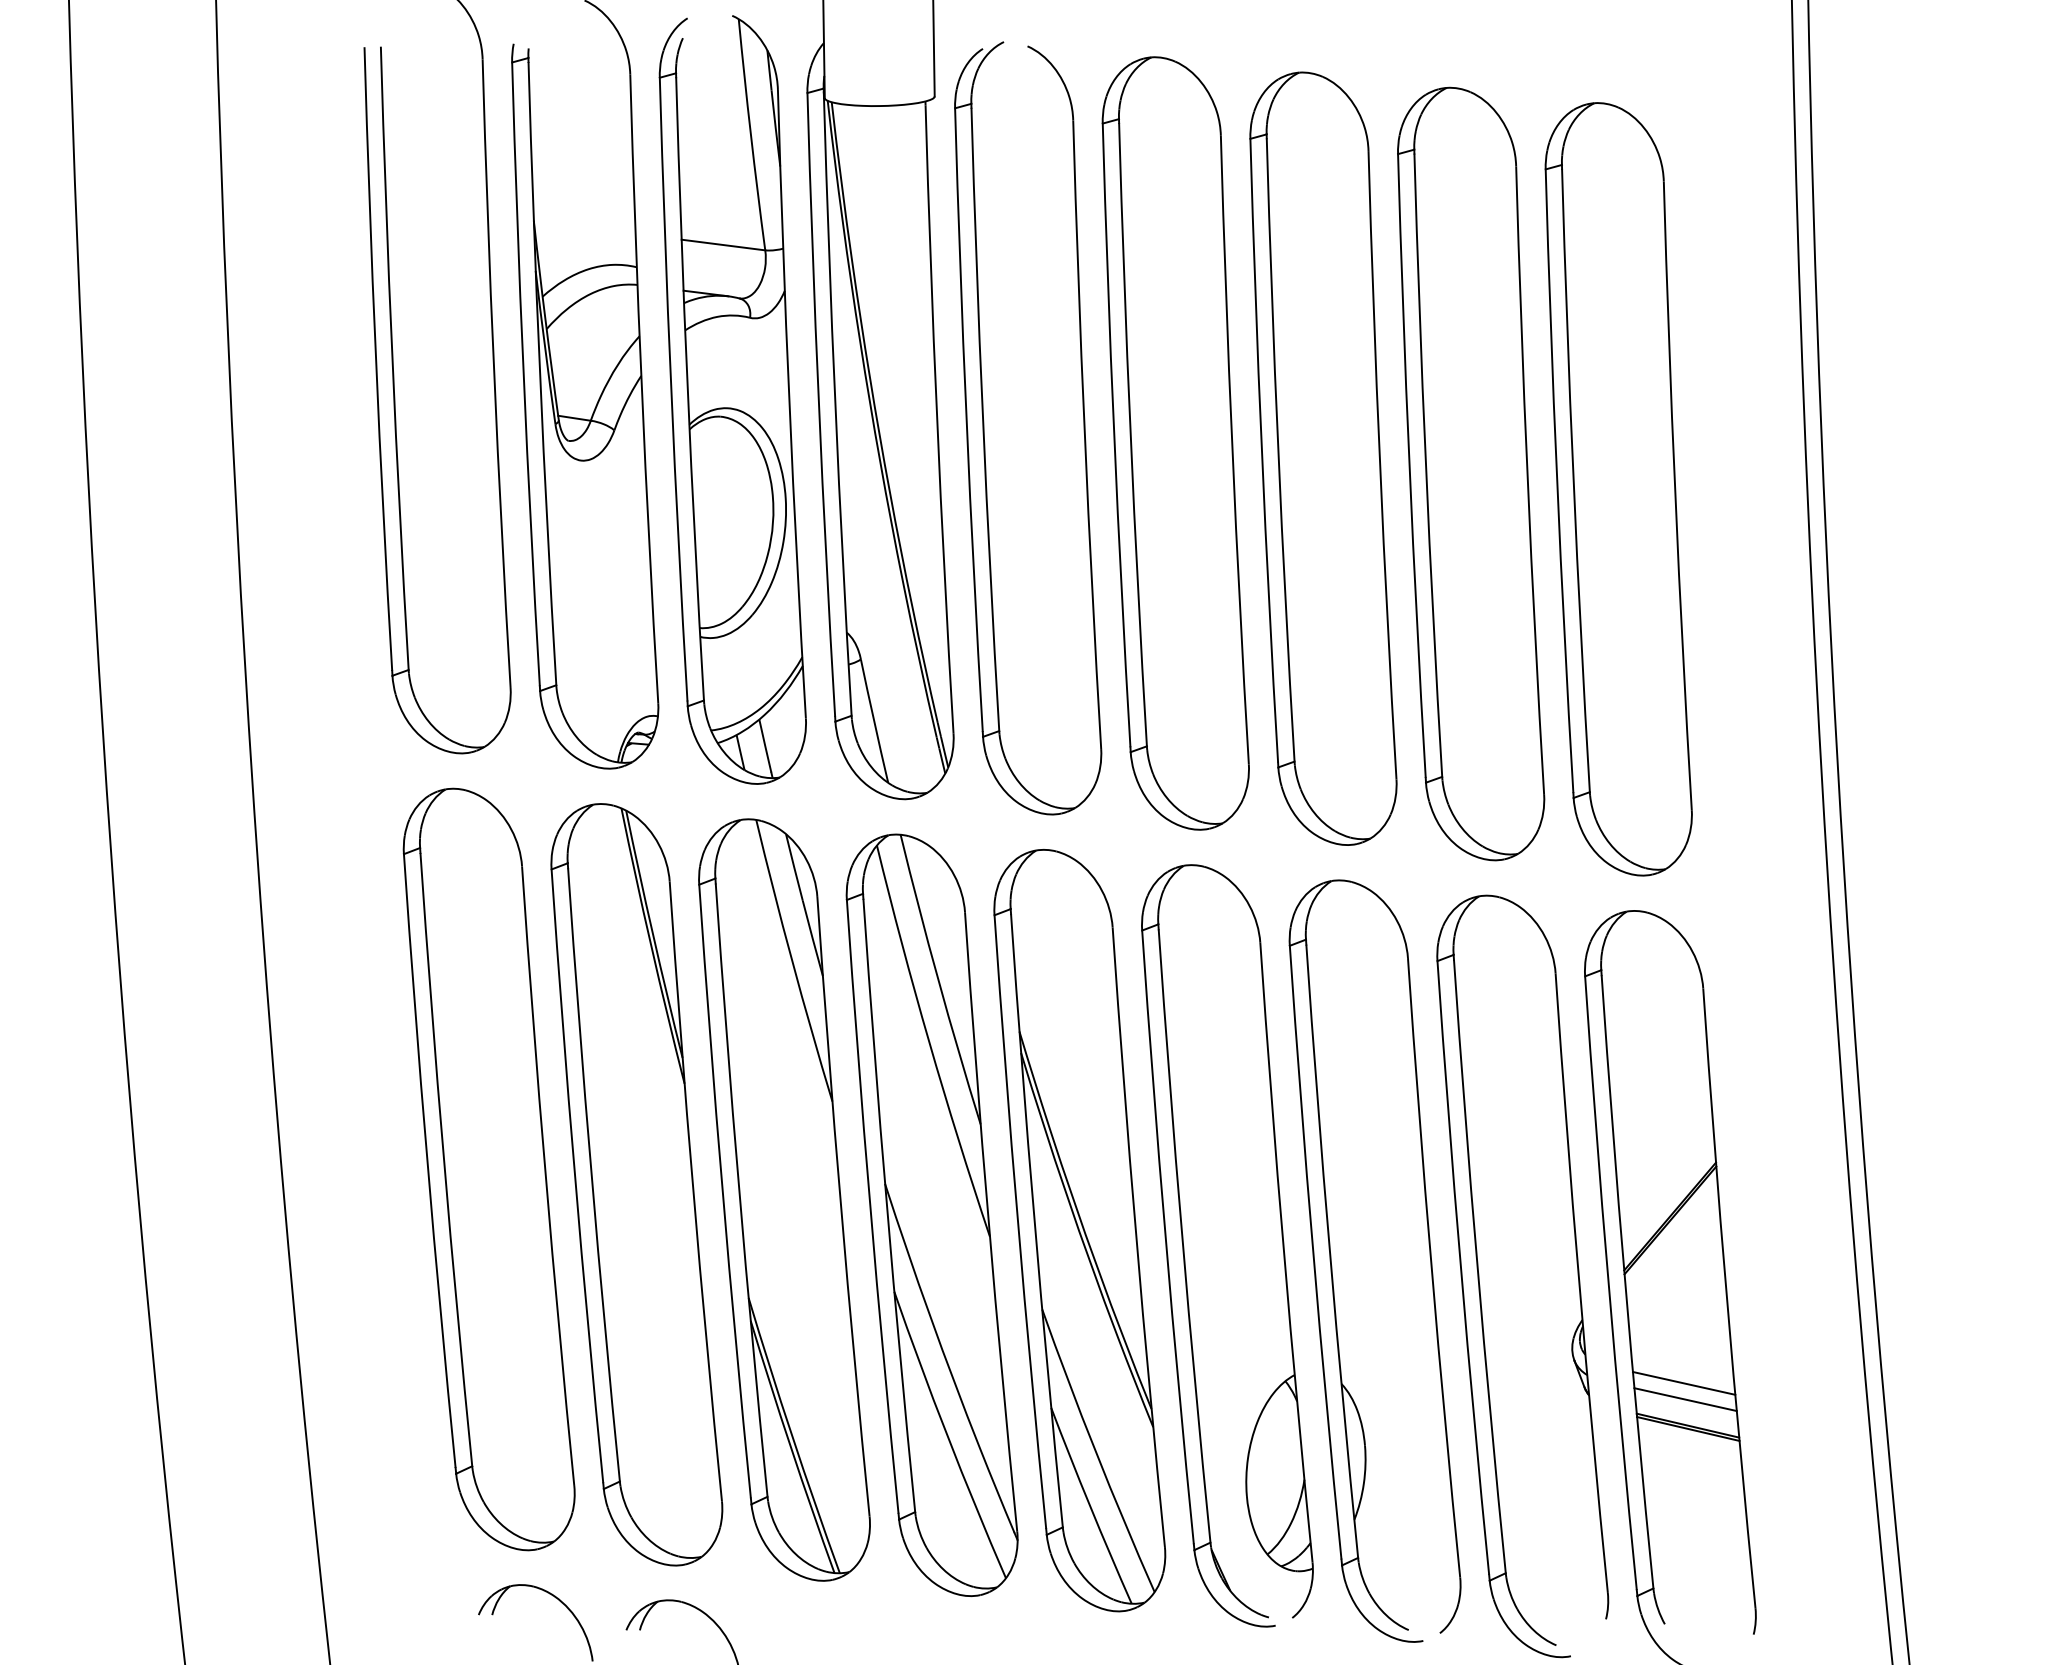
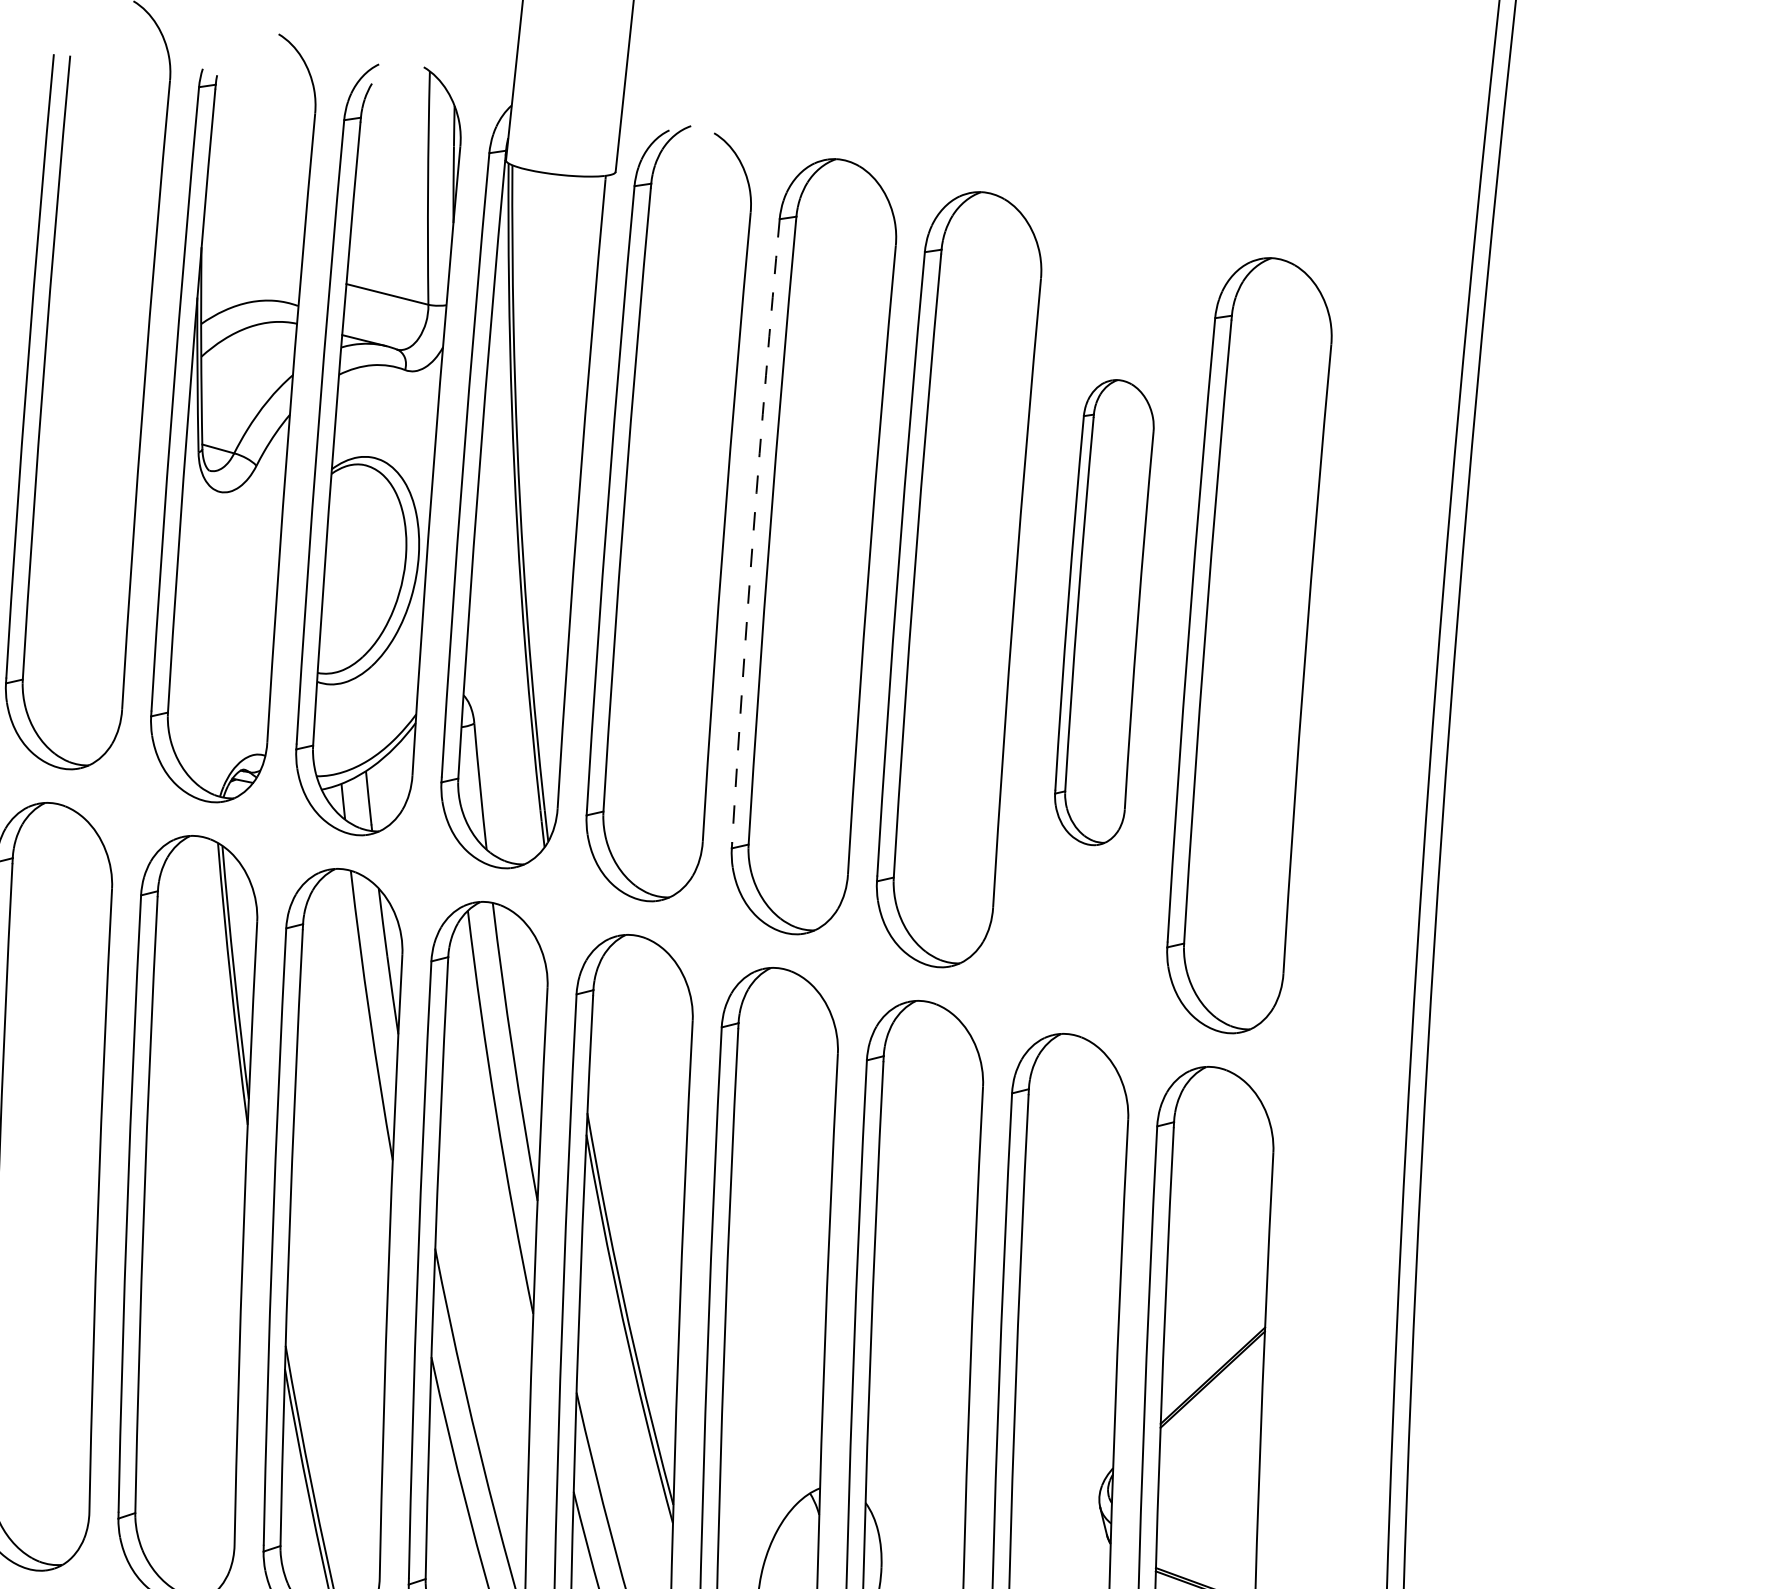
arc: (1114, 435) -> (753, 531), solid -> dashed
part: (1471, 473) -> (1104, 612), size x0.6
line: (1683, 1382) -> (1206, 1542), removed
line: (1685, 1399) -> (1206, 1559), removed

